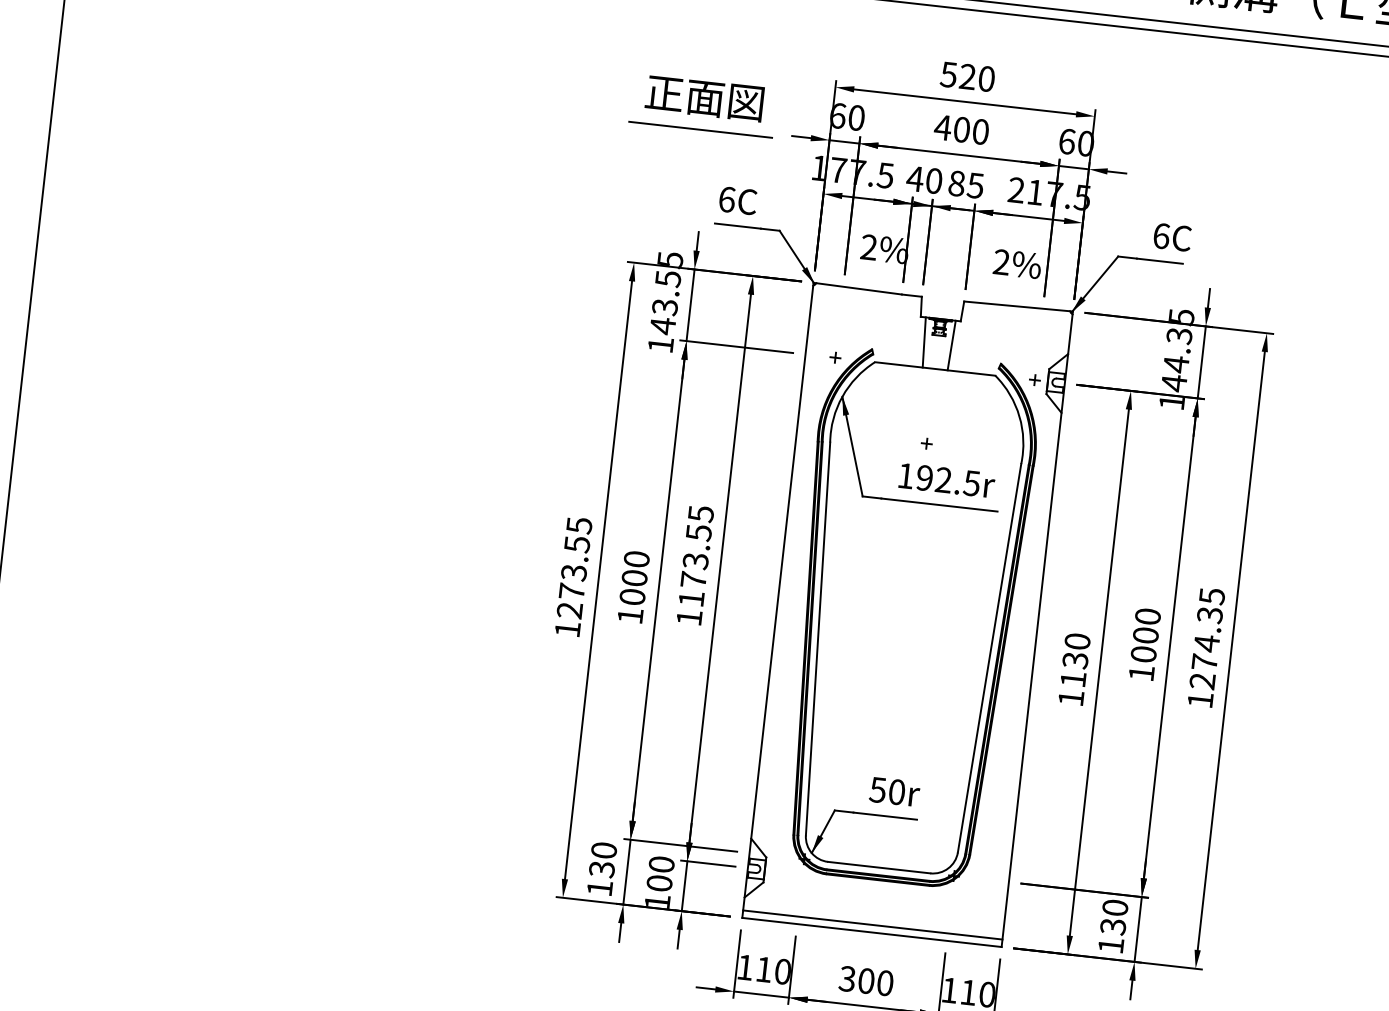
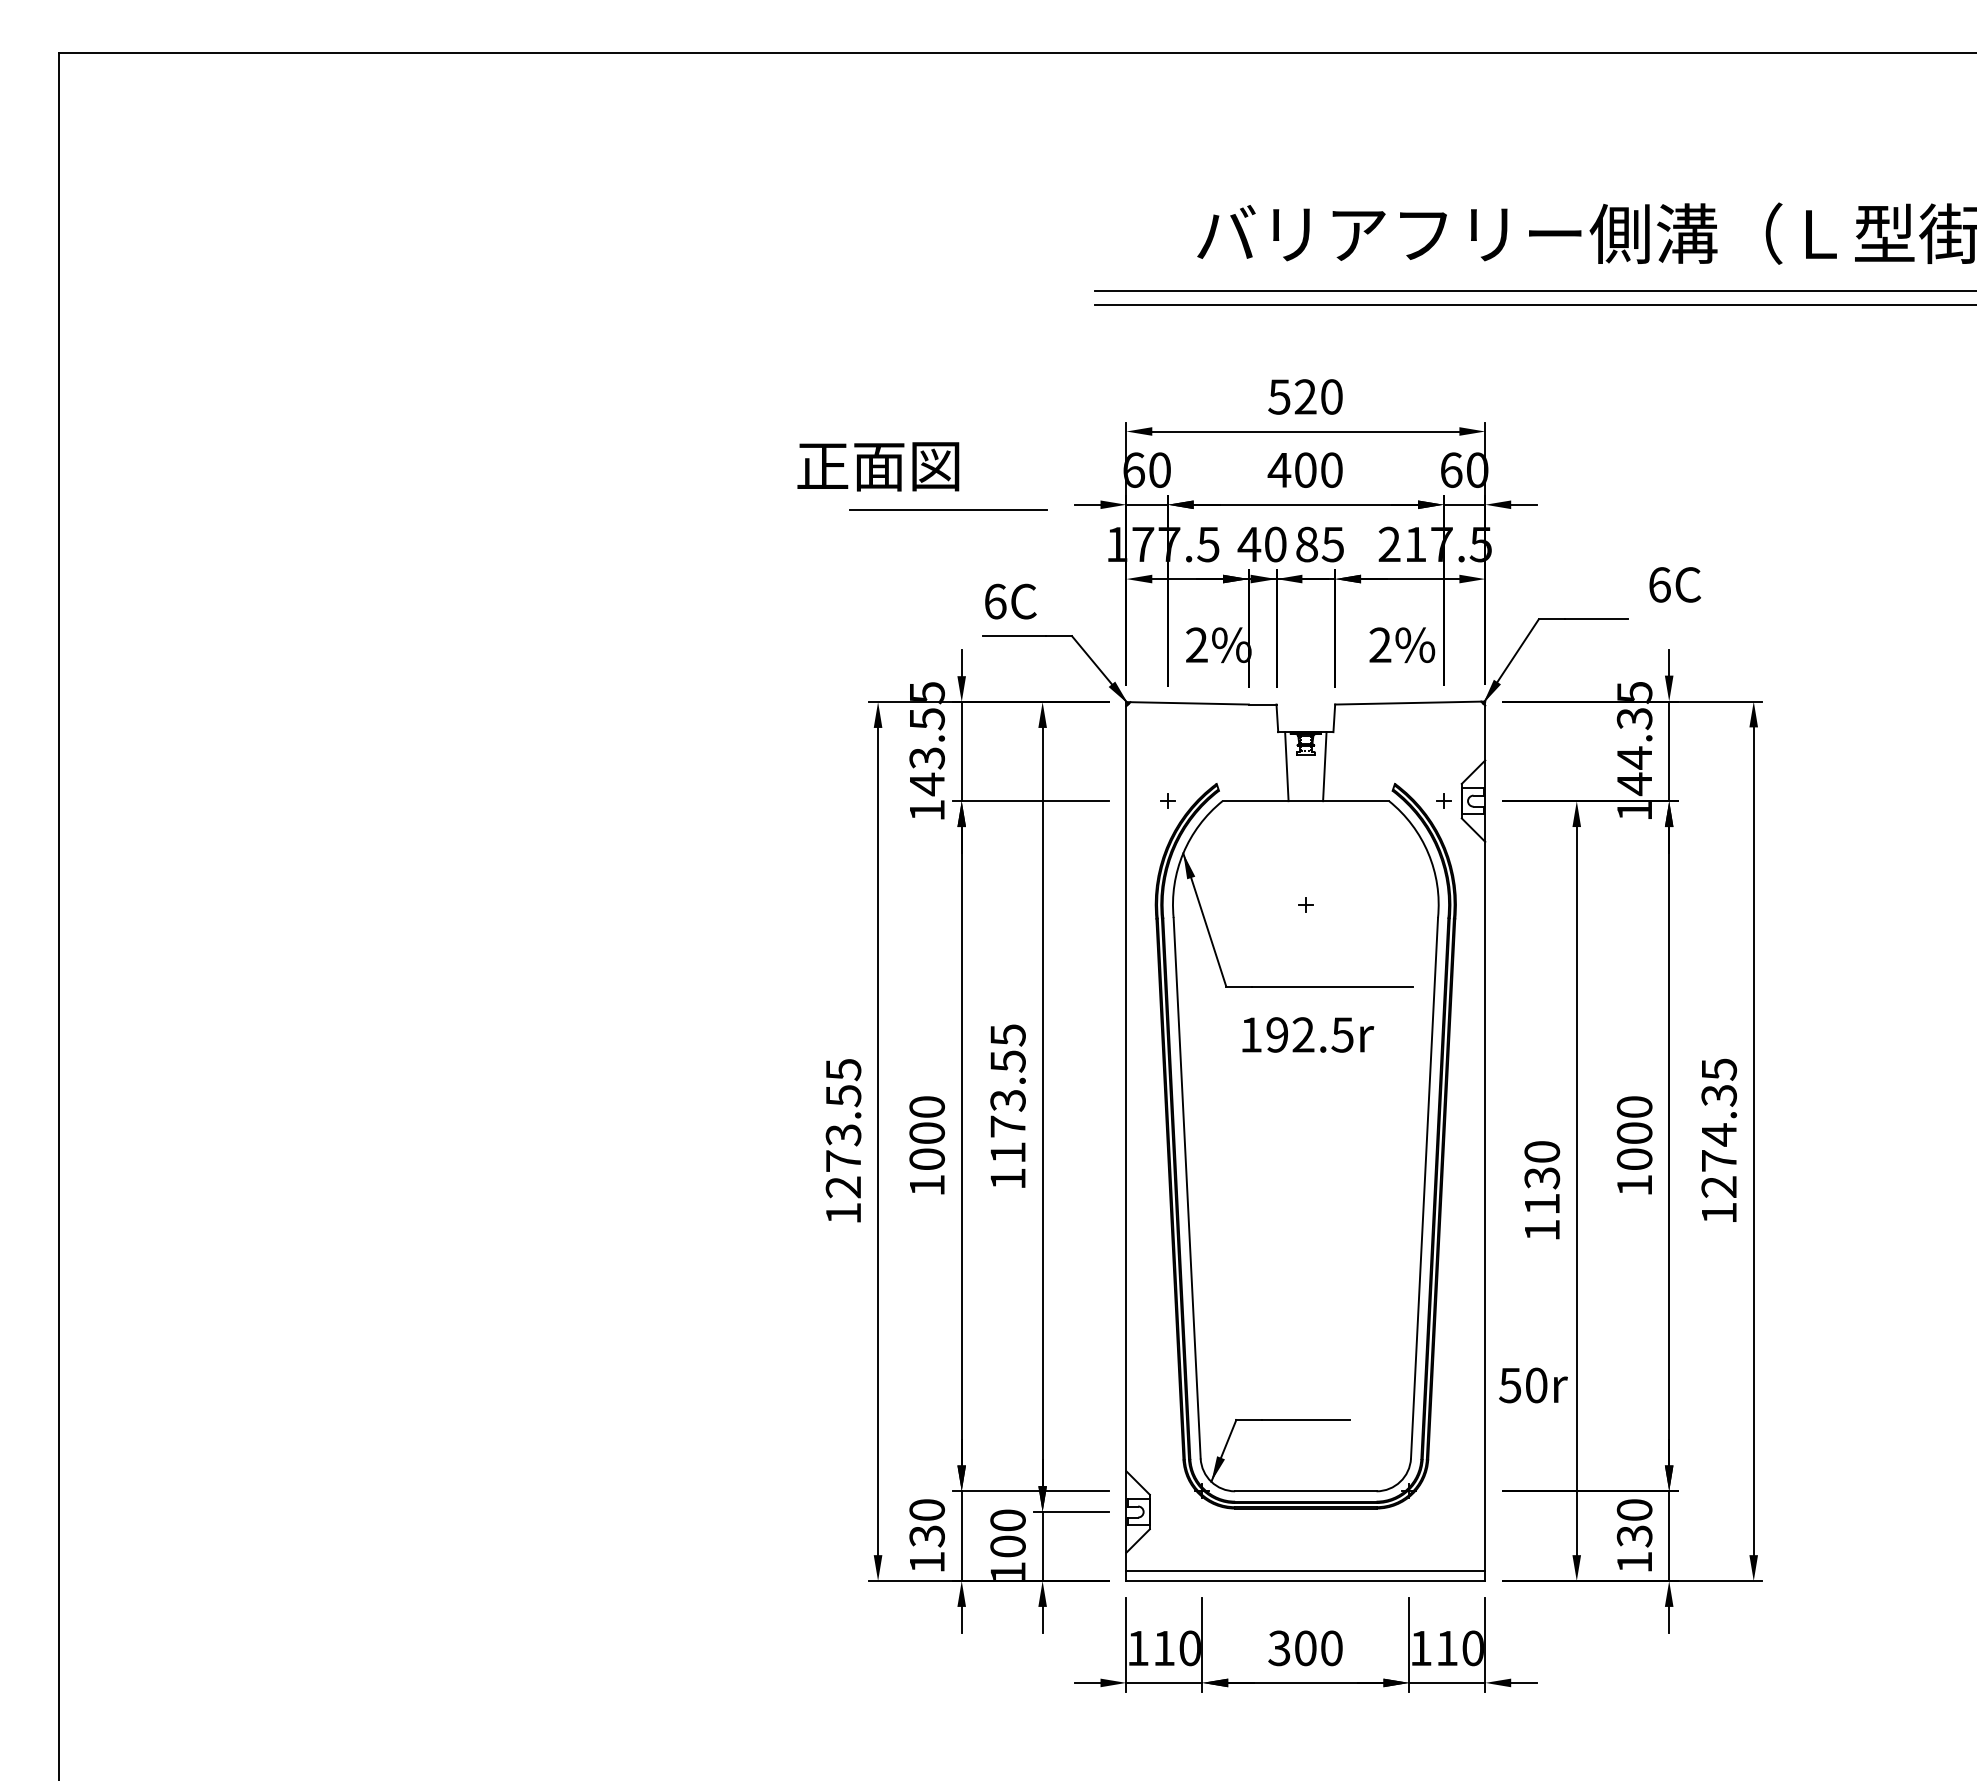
text: (704, 98) -> (878, 466), moved
text: (1172, 237) -> (1674, 584), moved
text: (947, 480) -> (1308, 1034), moved
text: (894, 791) -> (1533, 1385), moved

